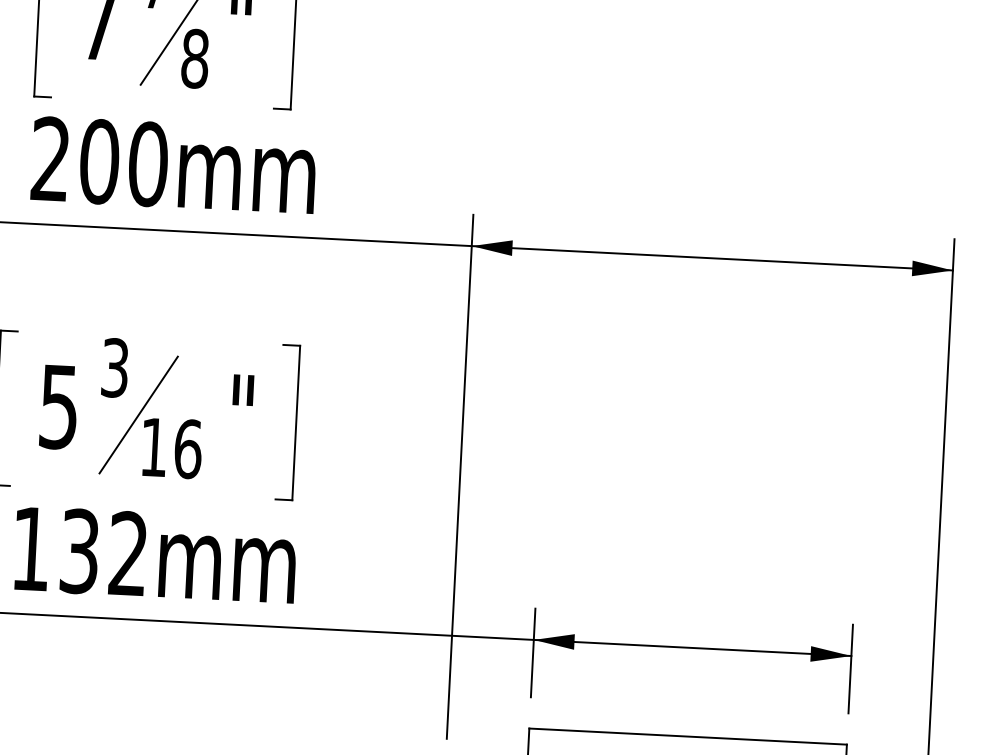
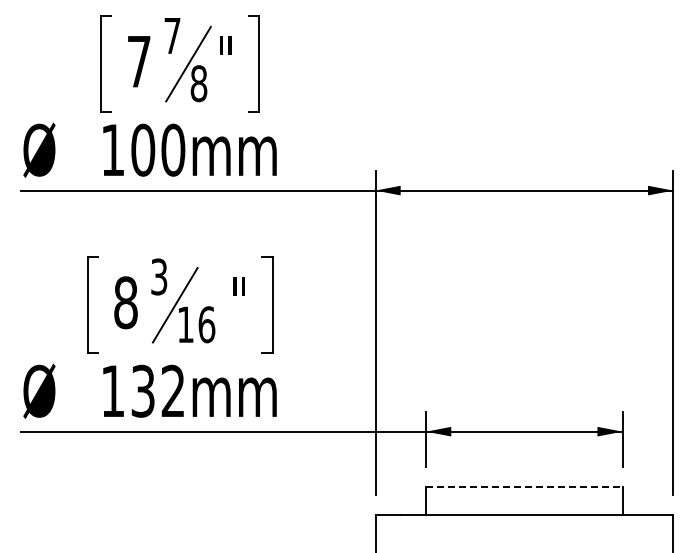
text: (49, 158) -> (112, 149), 200mm -> 100mm
text: (58, 406) -> (125, 302), 5 -> 8
line: (688, 736) -> (524, 486), solid -> dashed

